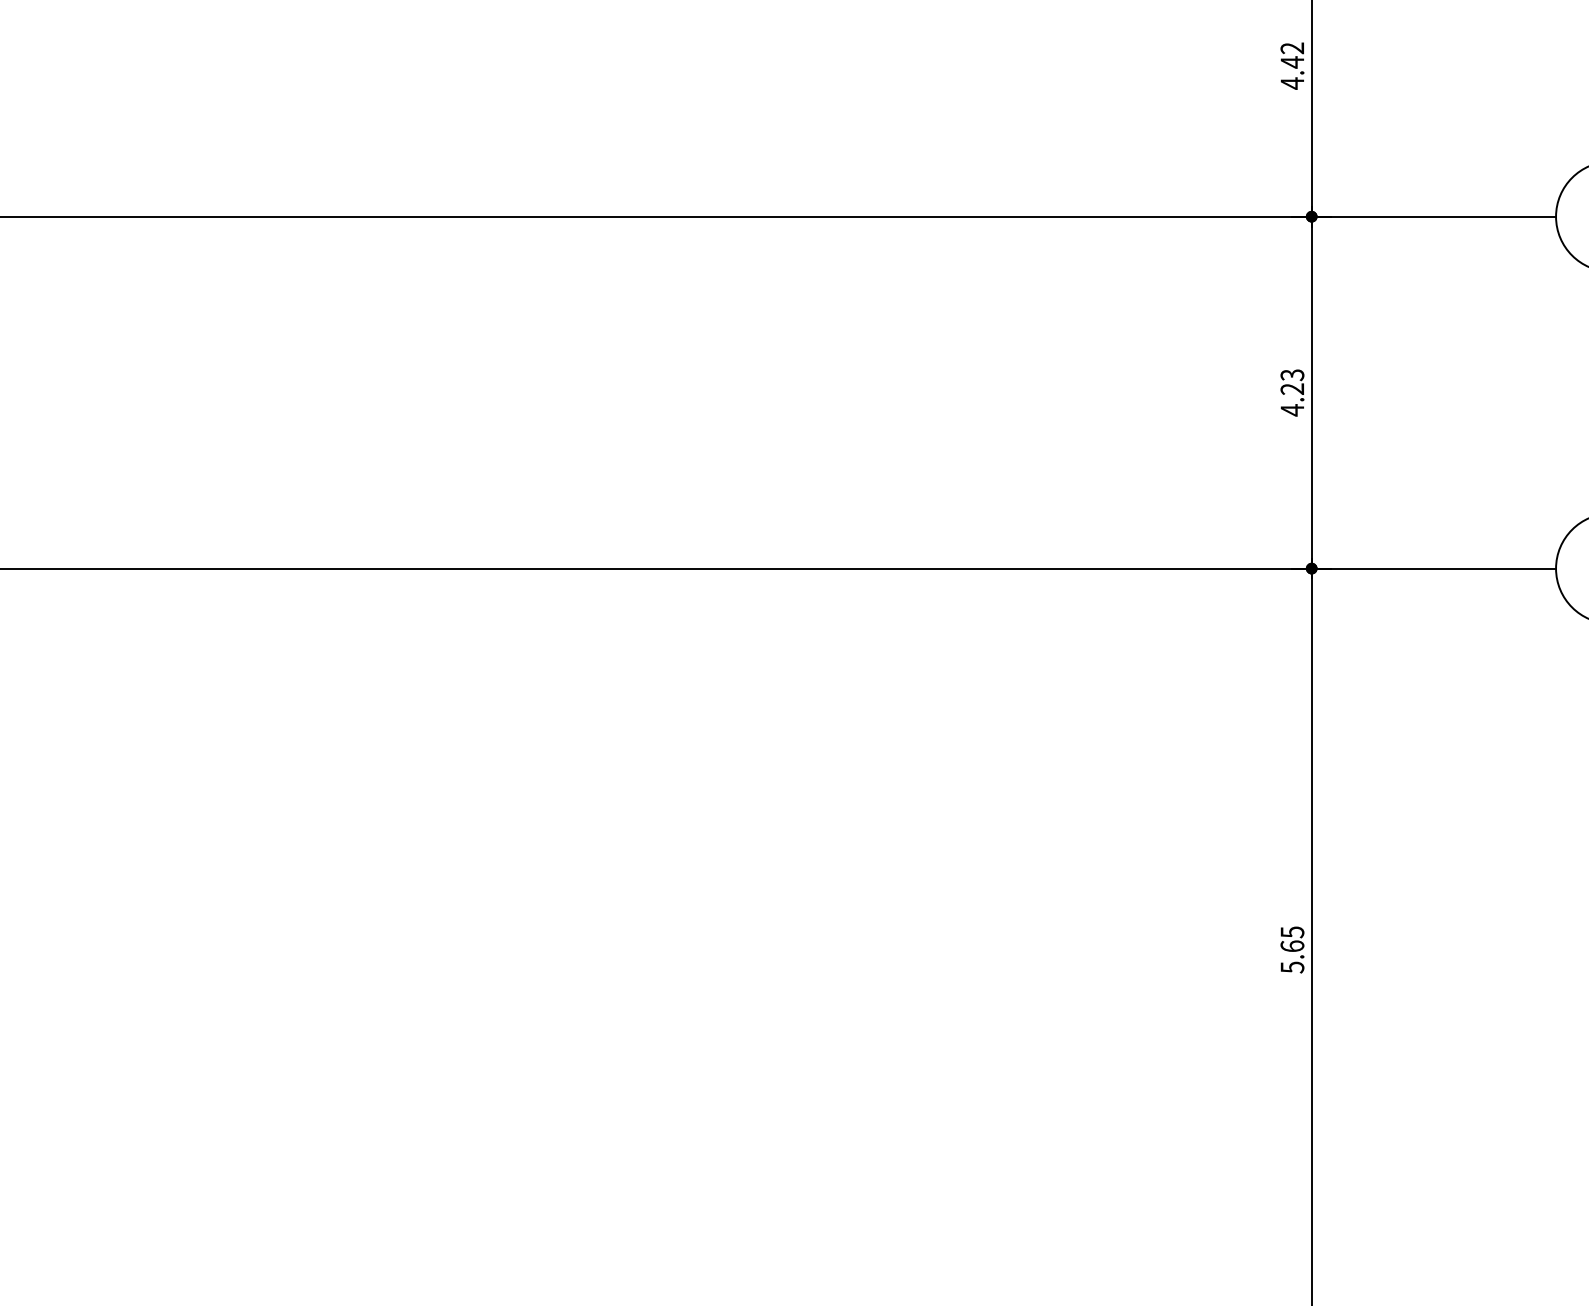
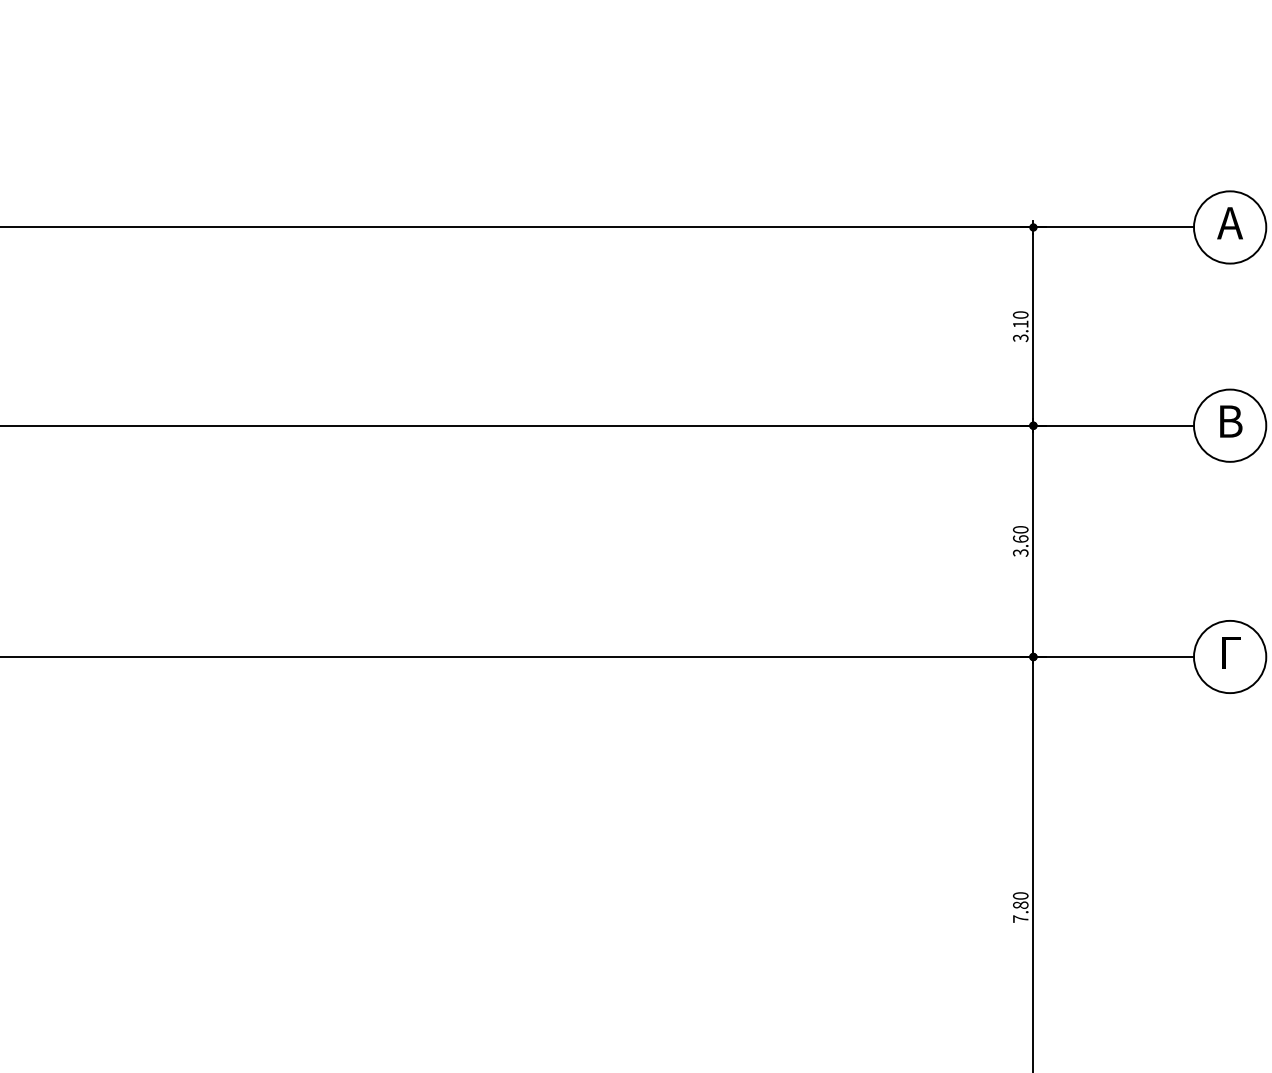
text: (1292, 65) -> (1020, 326), 4.42 -> 3.10
text: (1292, 392) -> (1020, 541), 4.23 -> 3.60
text: (1292, 949) -> (1020, 907), 5.65 -> 7.80

